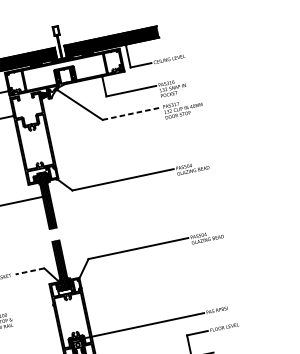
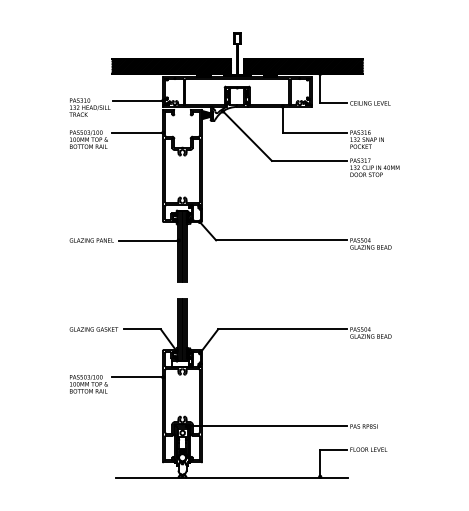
line: (131, 113) -> (309, 160), dashed -> solid
line: (30, 271) -> (142, 329), dashed -> solid
line: (33, 309) -> (137, 377), added

